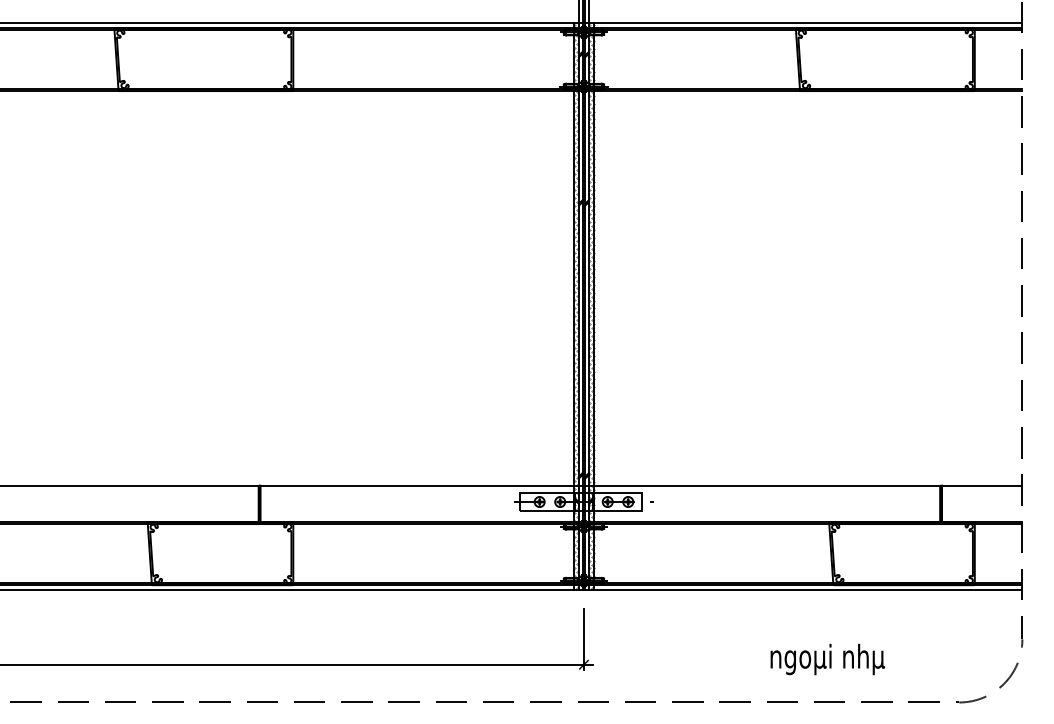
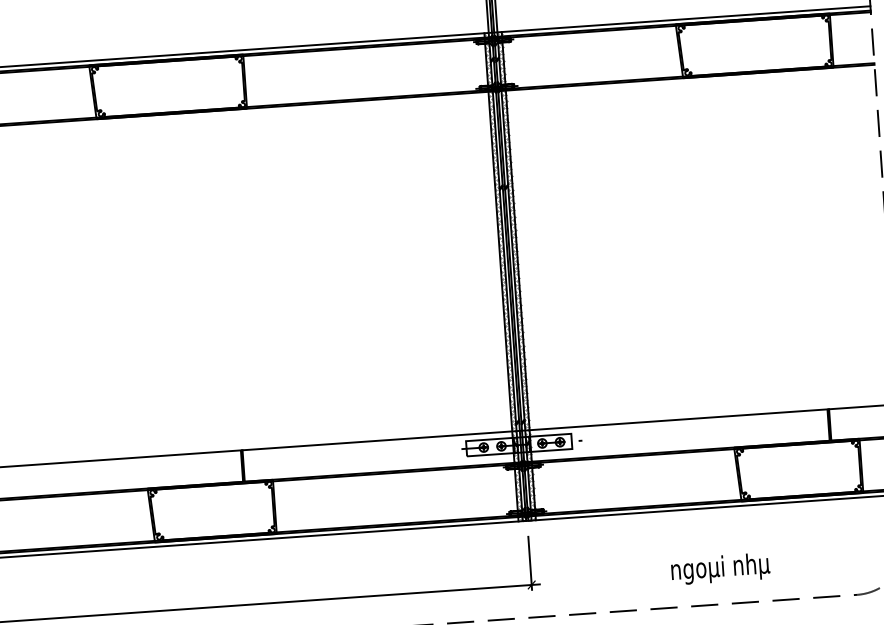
text: (827, 659) -> (720, 568), moved

